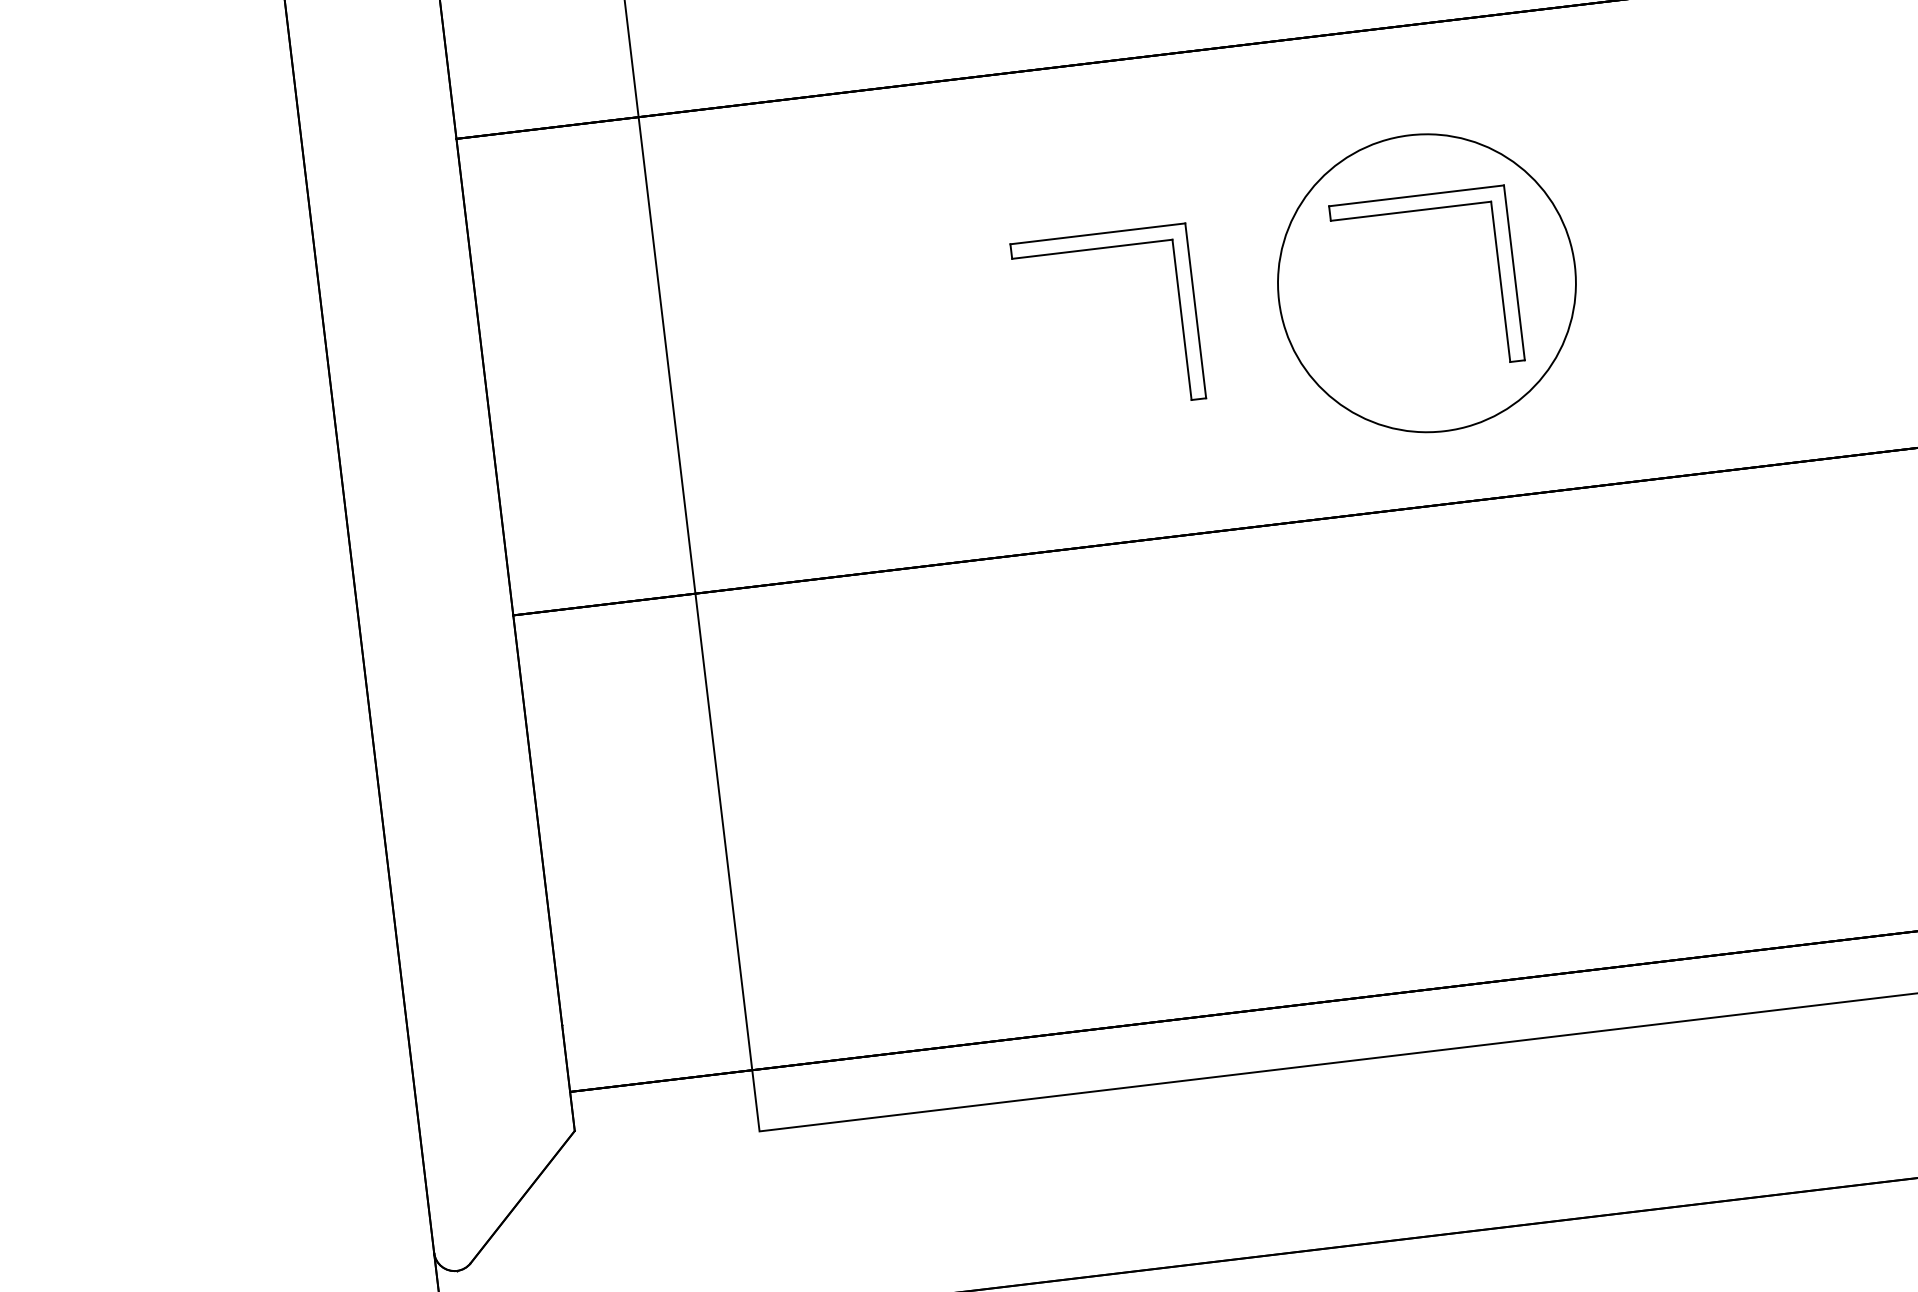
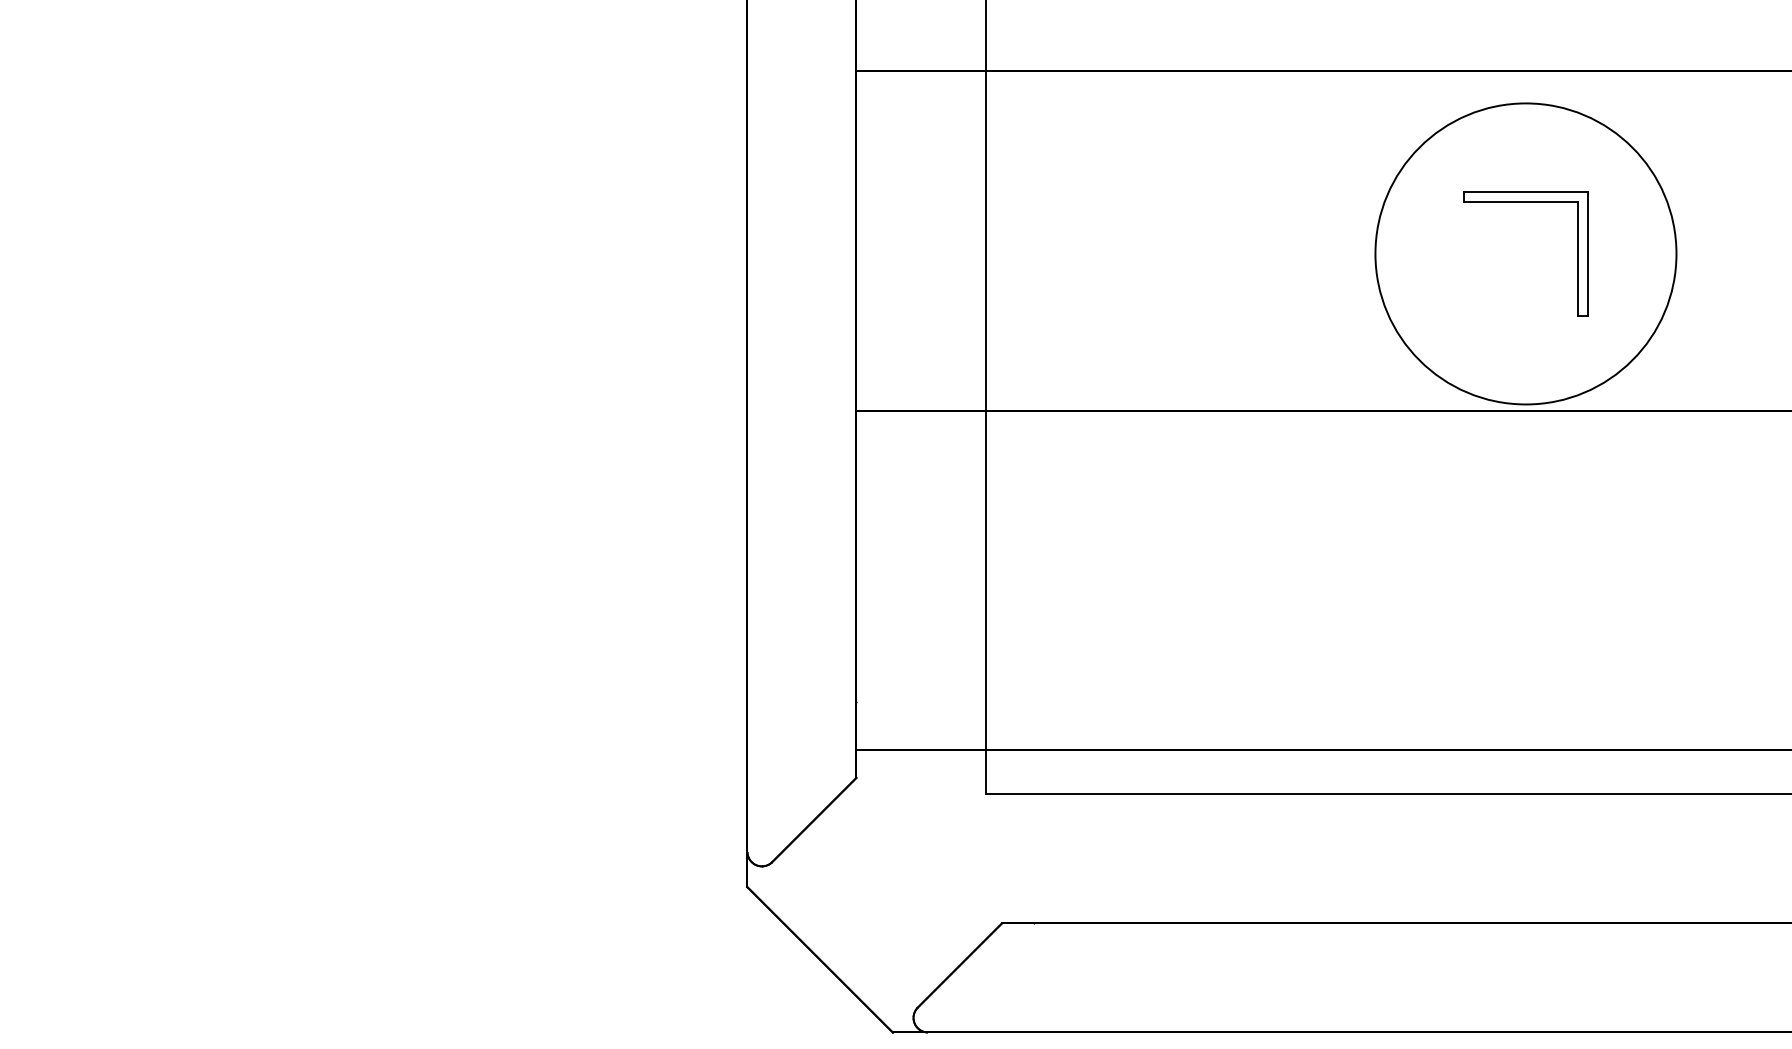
part: (1099, 249) -> (1298, 202), removed
circle: (1426, 282) -> (1525, 253), size x1.43

